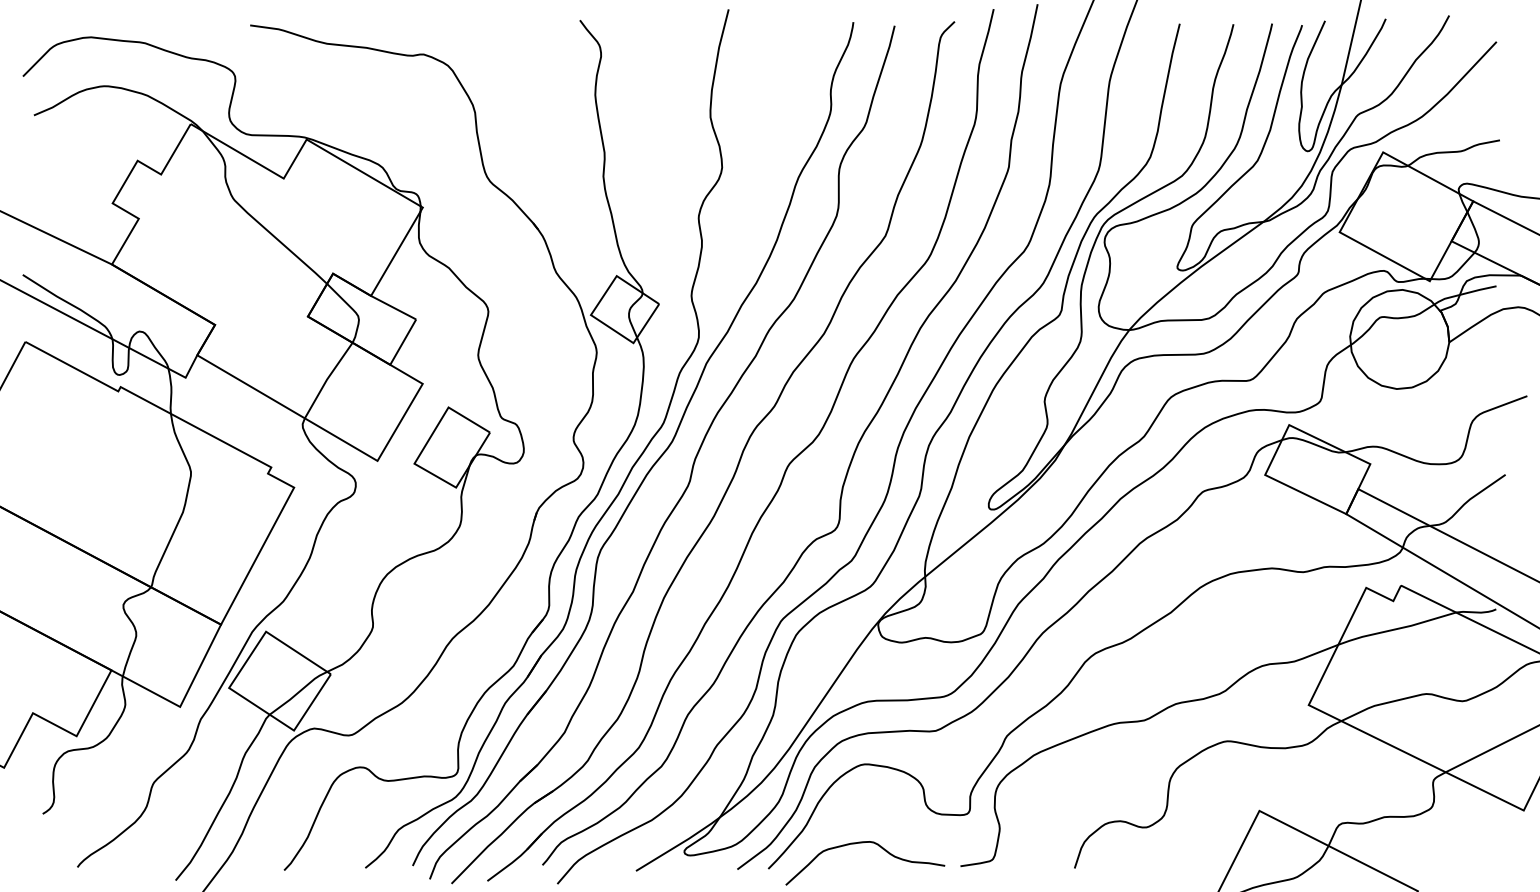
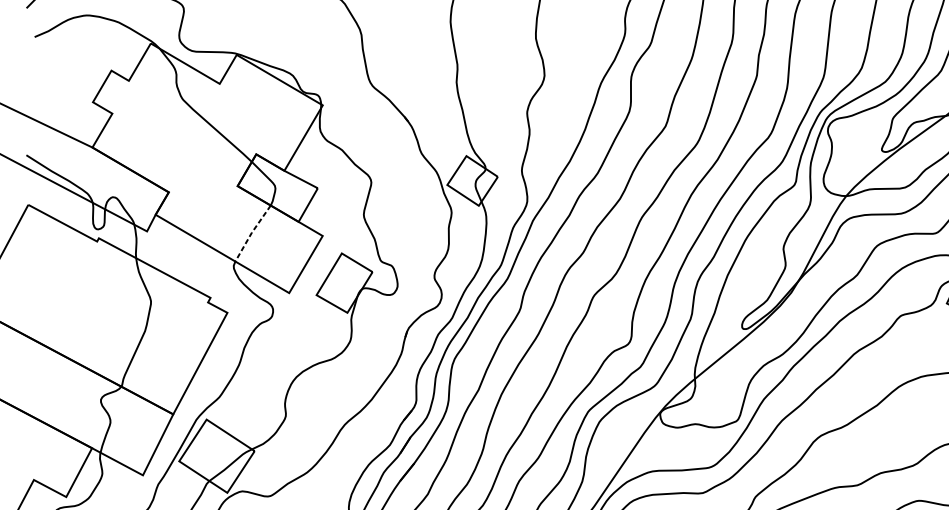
line: (327, 379) -> (252, 232), solid -> dashed

